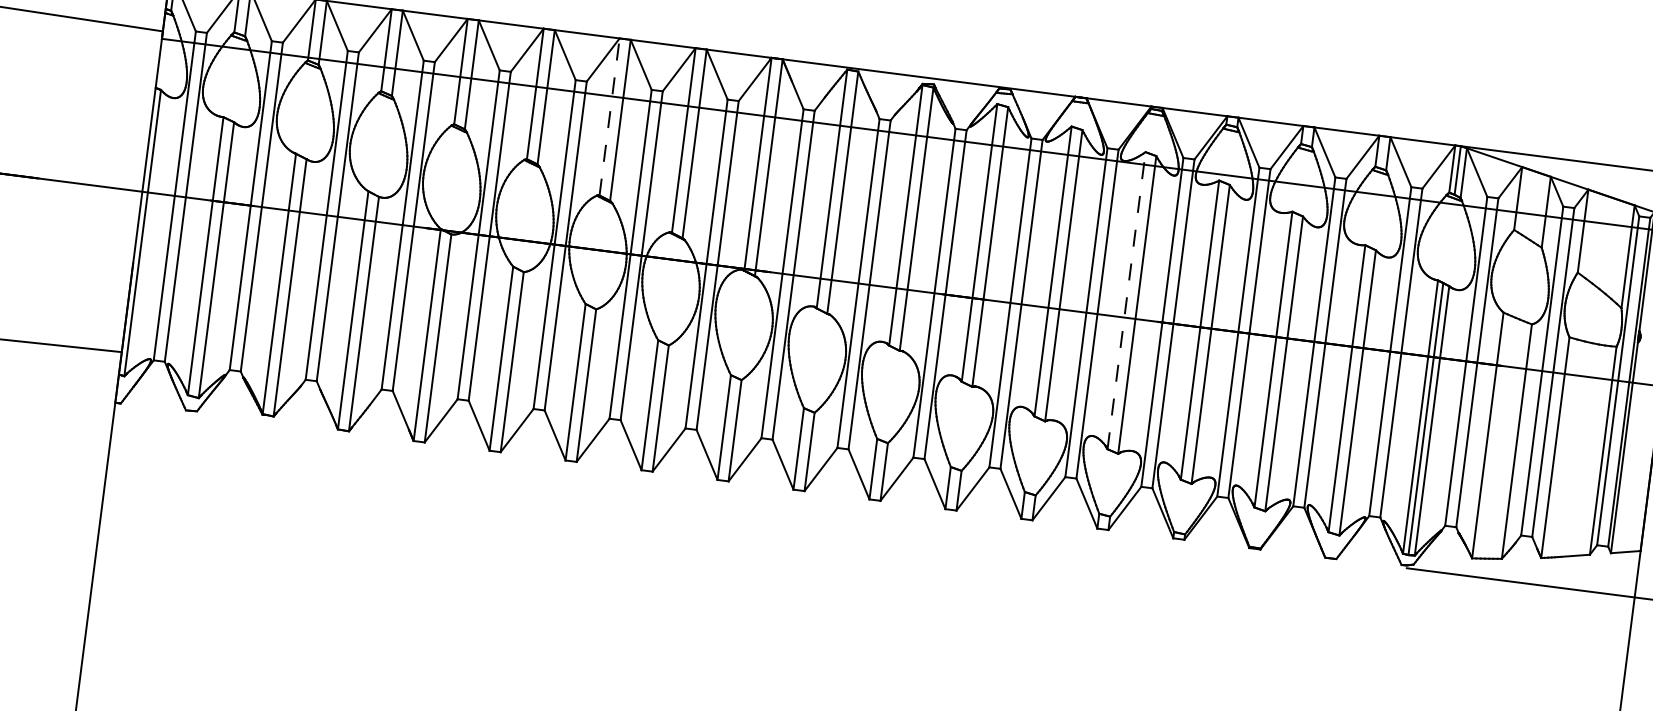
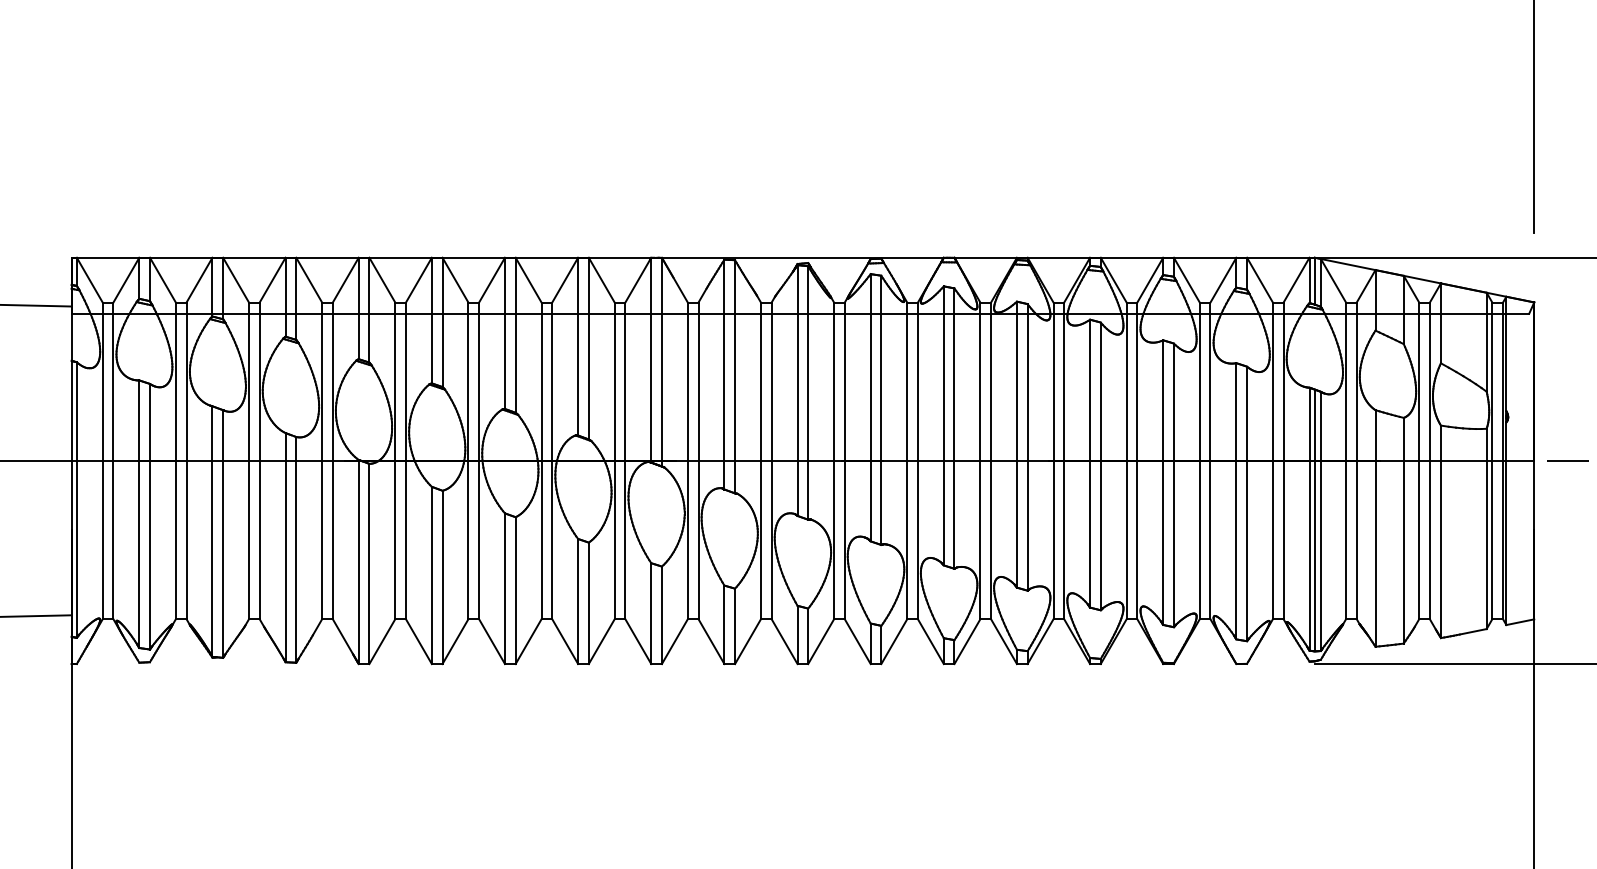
line: (610, 117) -> (505, 333), dashed -> solid
line: (1126, 300) -> (1016, 444), dashed -> solid

